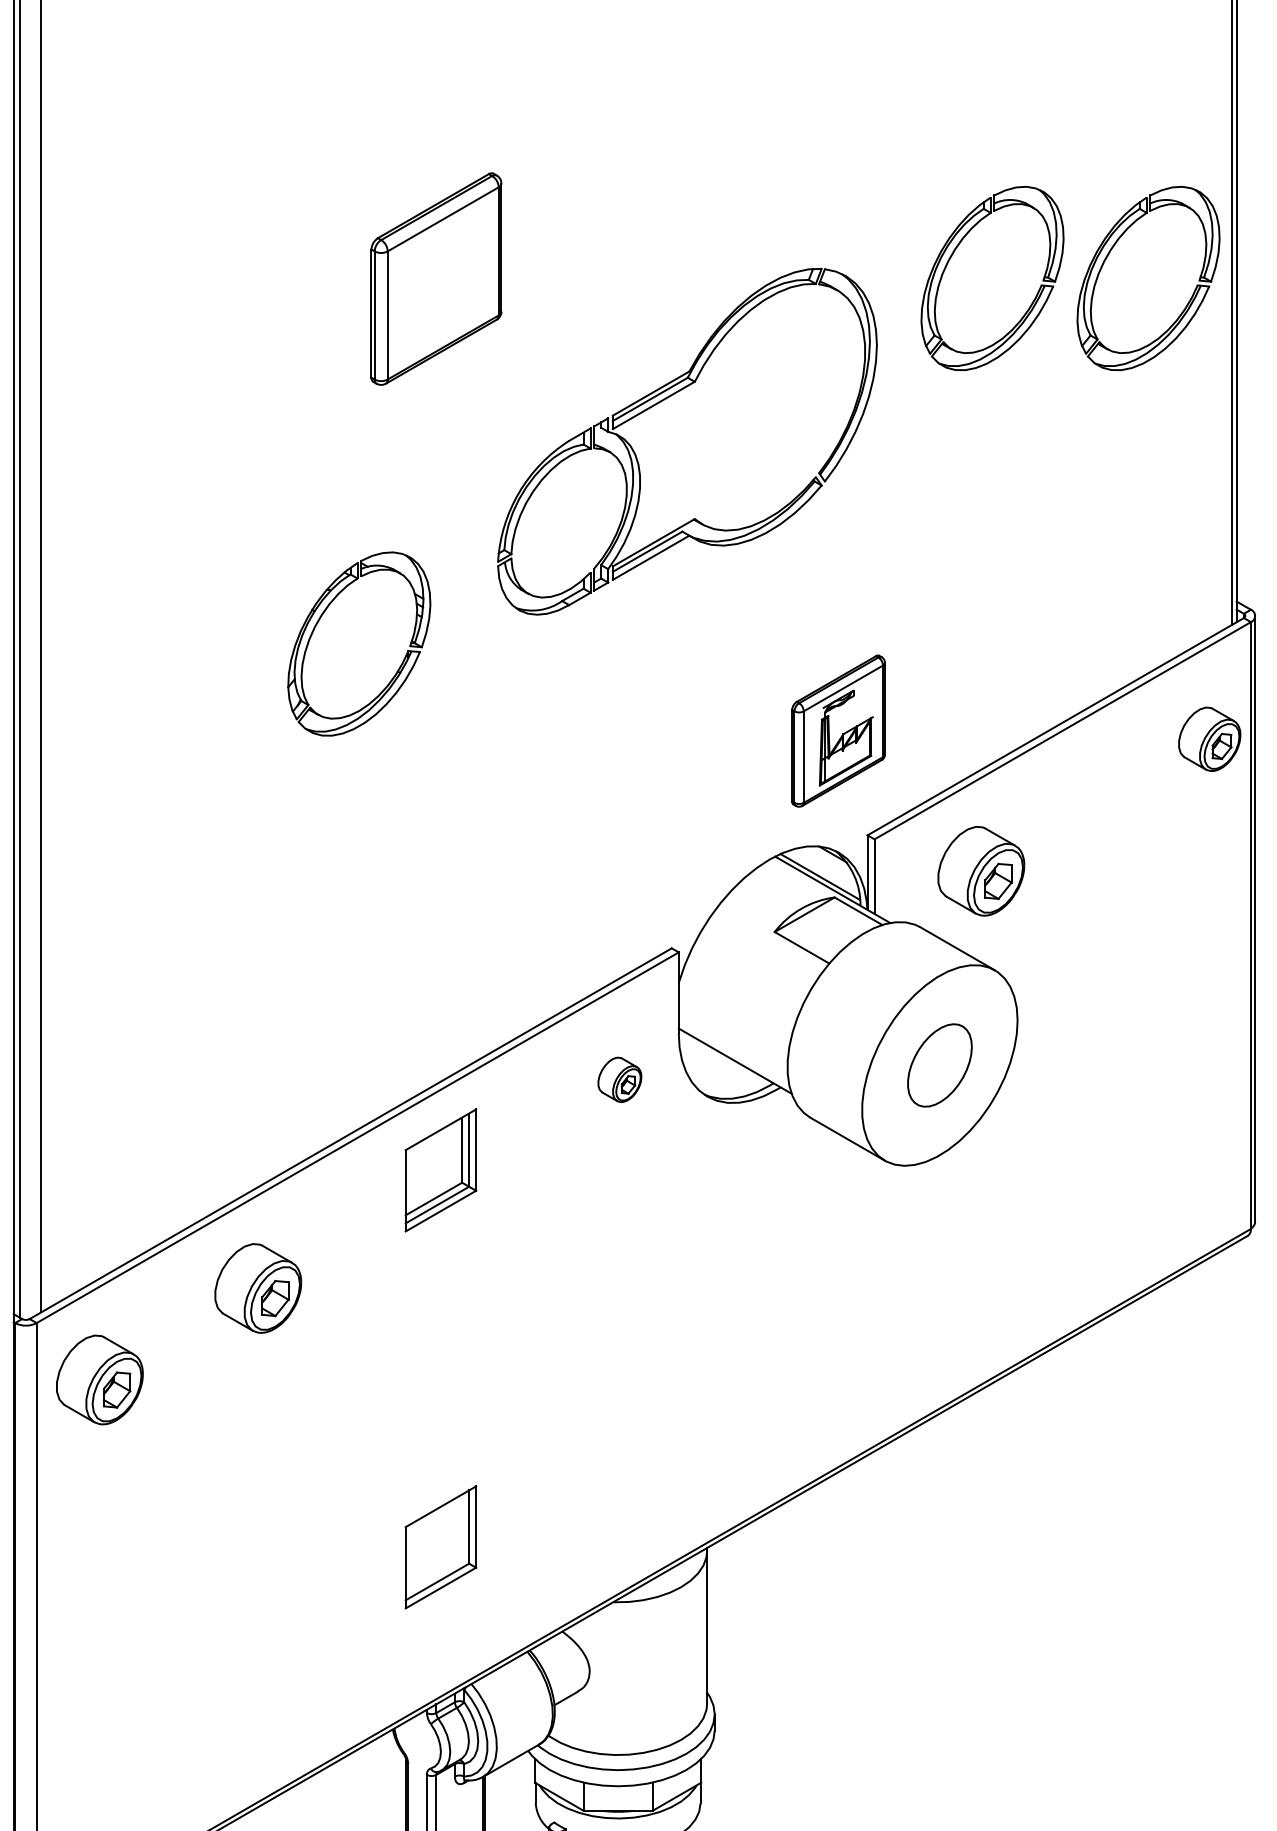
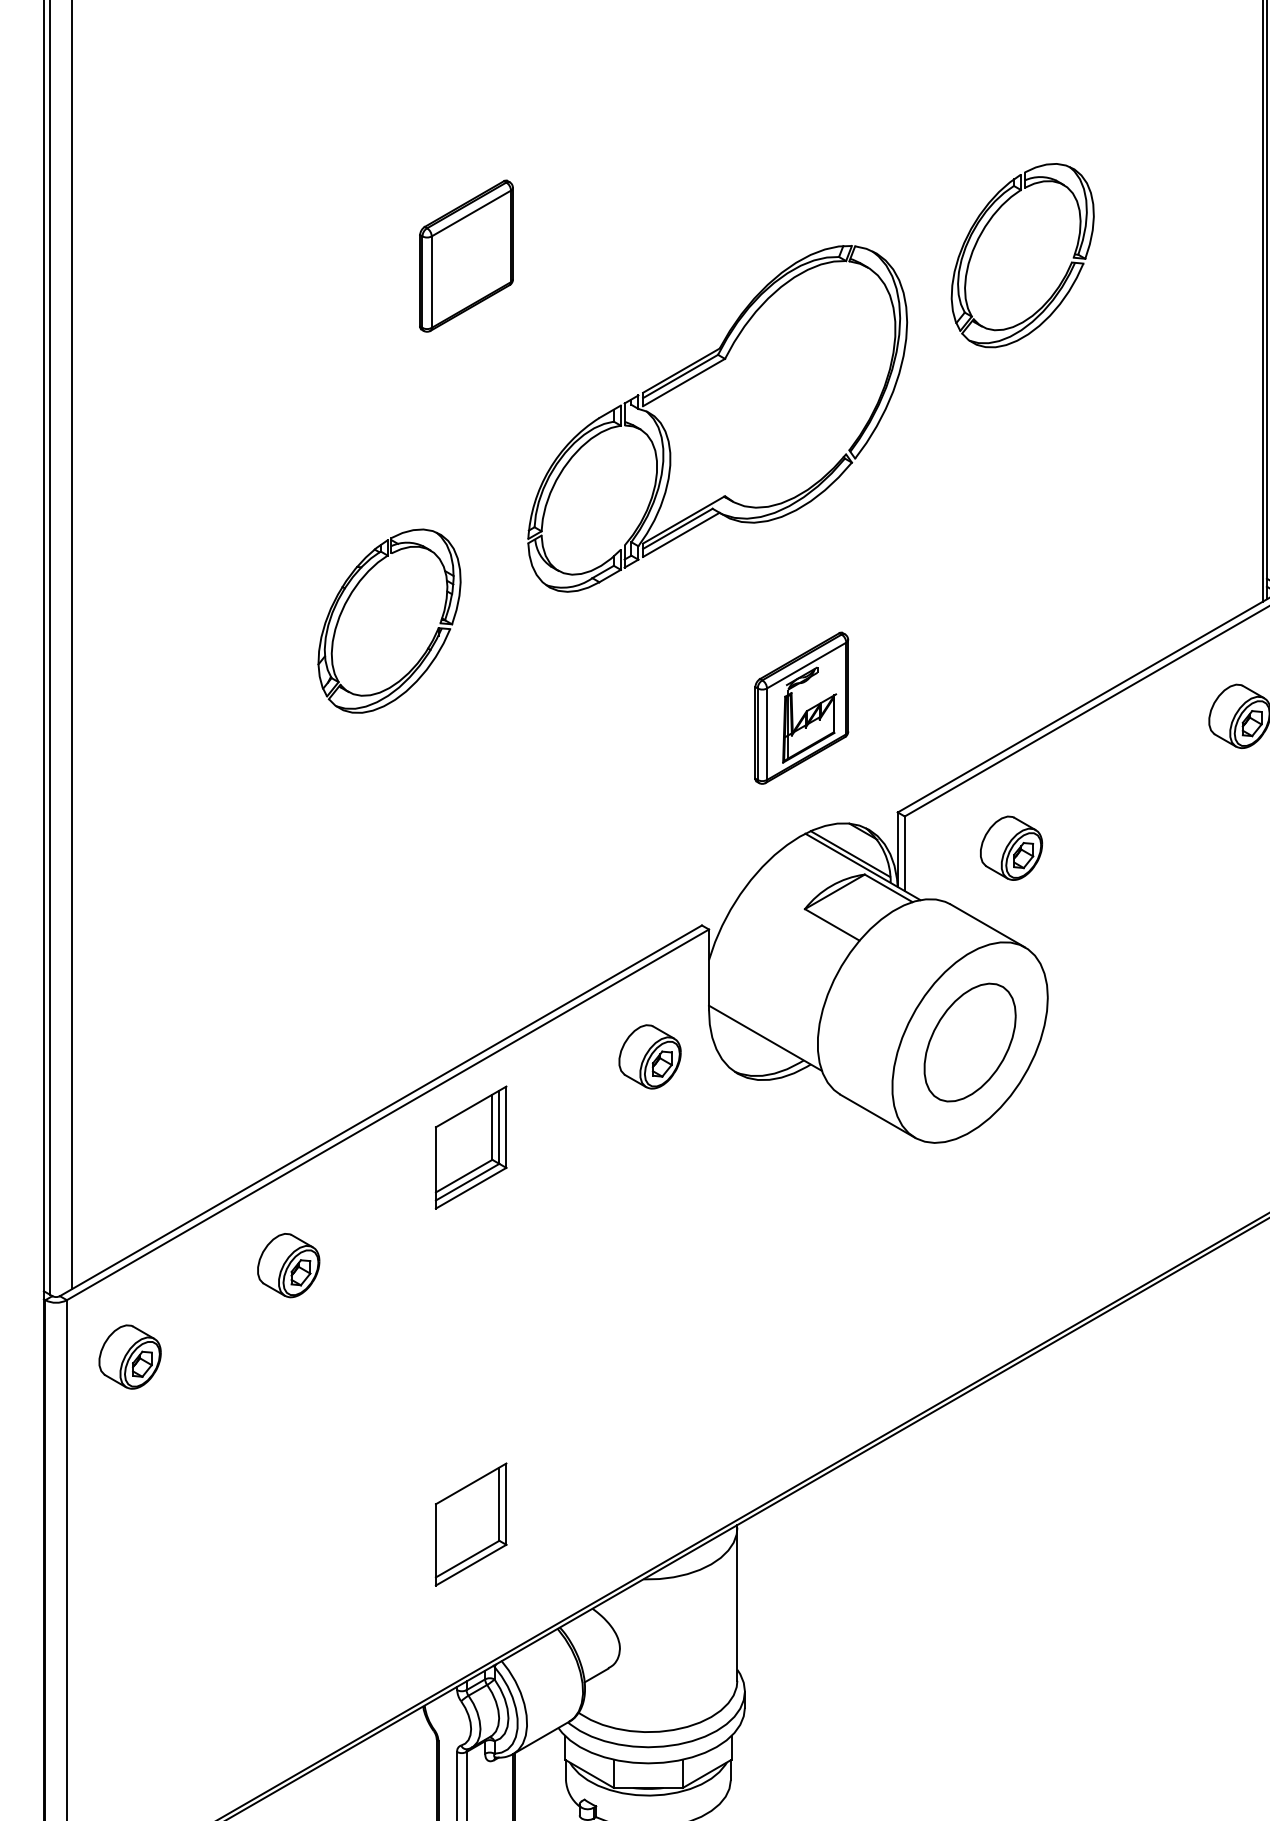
part: (1108, 256) -> (1138, 233), removed
part: (435, 278) -> (465, 255), size x0.71
part: (838, 730) -> (801, 707), moved
part: (980, 870) -> (1010, 847), size x0.71
part: (939, 1065) -> (969, 1042), size x1.43
part: (619, 1079) -> (649, 1056), size x1.43
part: (258, 1288) -> (288, 1265), size x0.71
part: (99, 1379) -> (129, 1356), size x0.71

